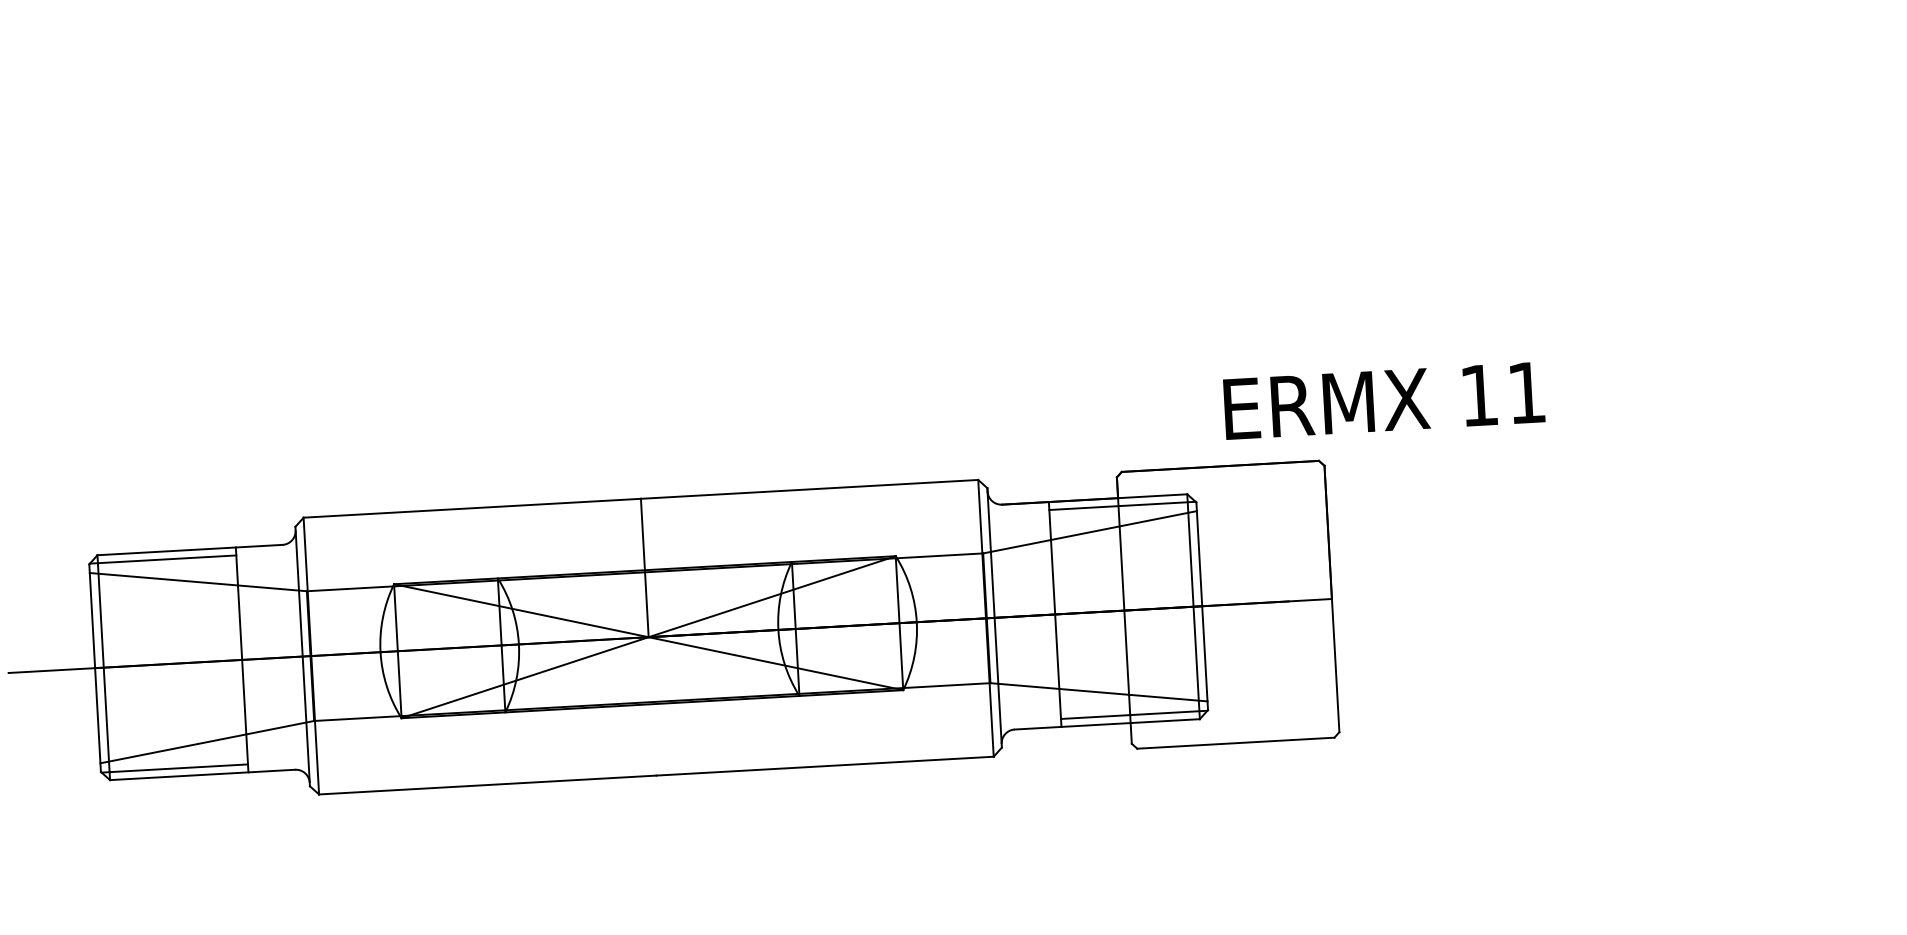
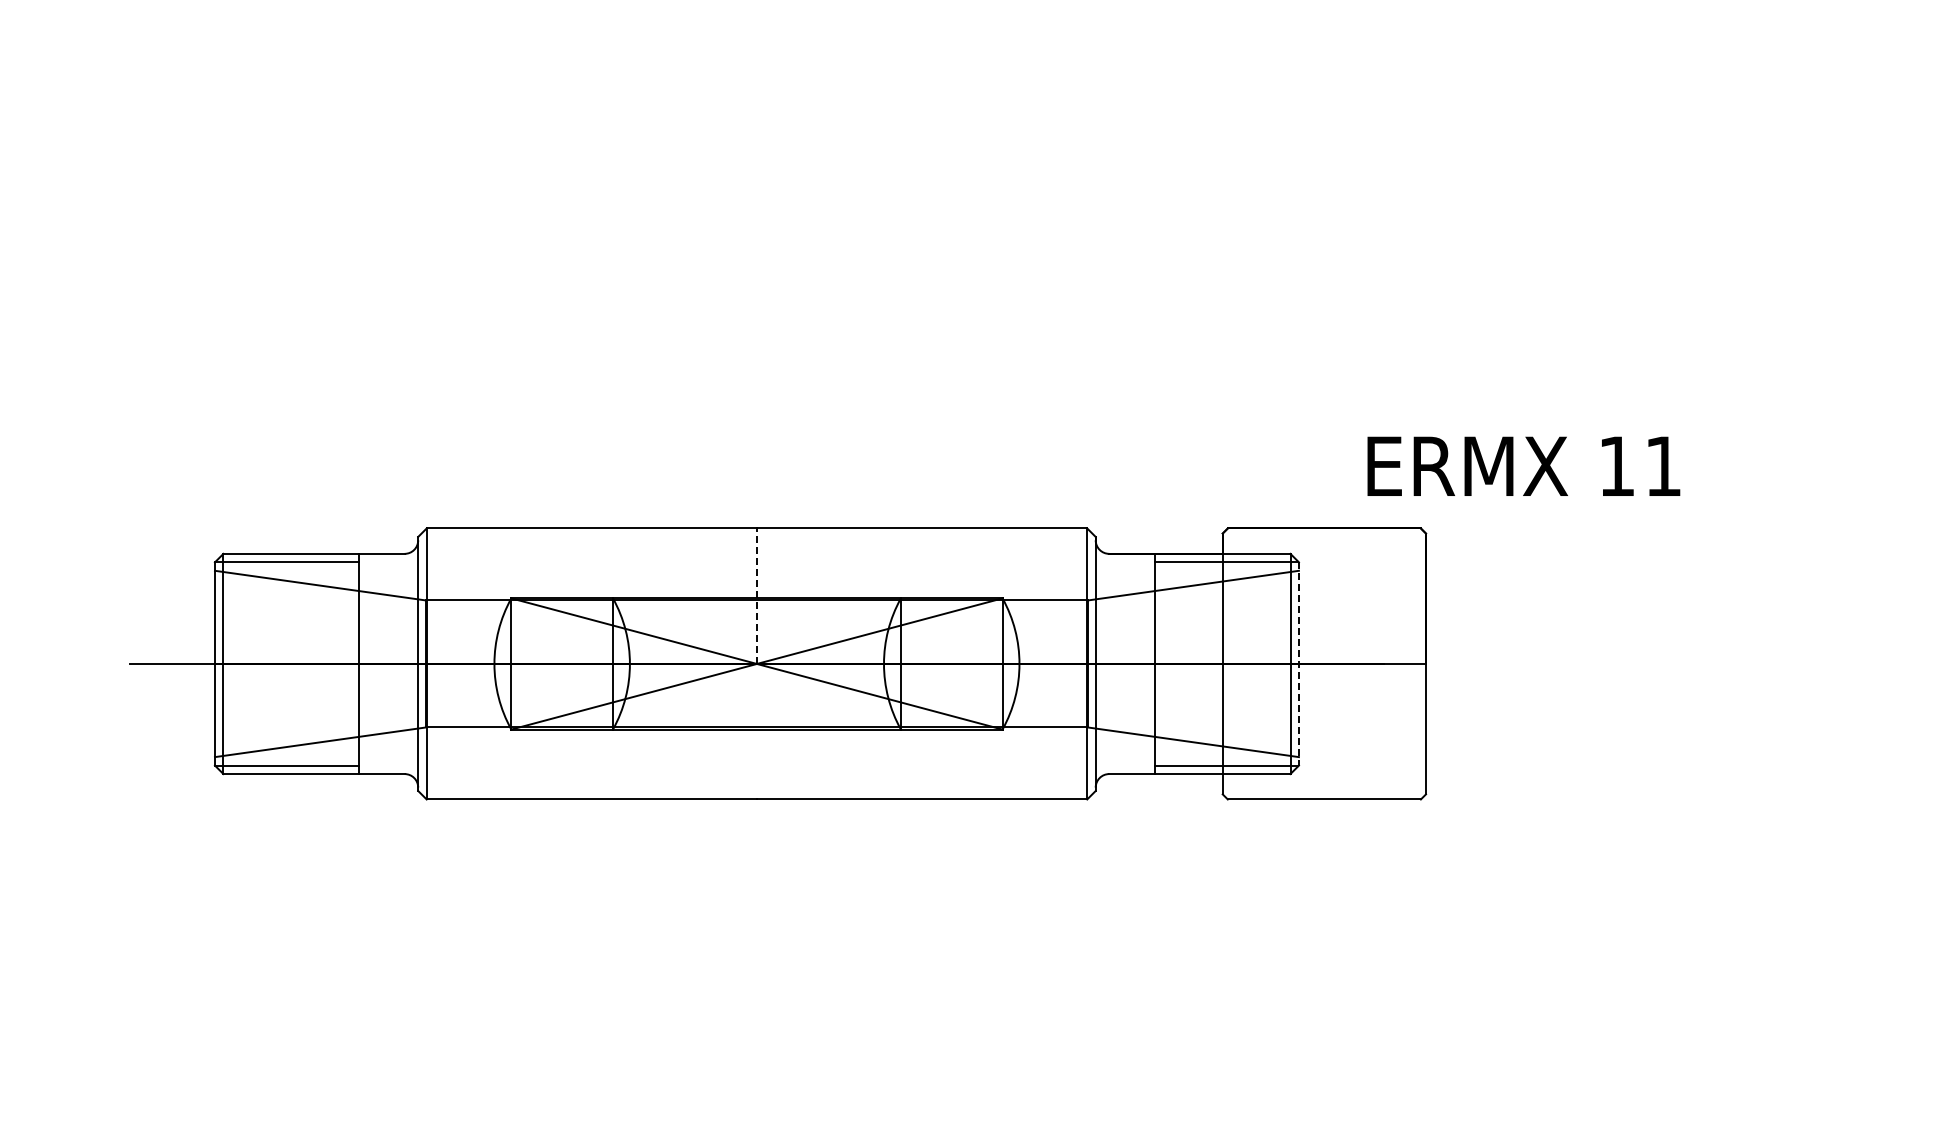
text: (1383, 399) -> (1523, 465), moved
line: (644, 568) -> (756, 596), solid -> dashed
line: (1201, 605) -> (1298, 663), solid -> dashed

